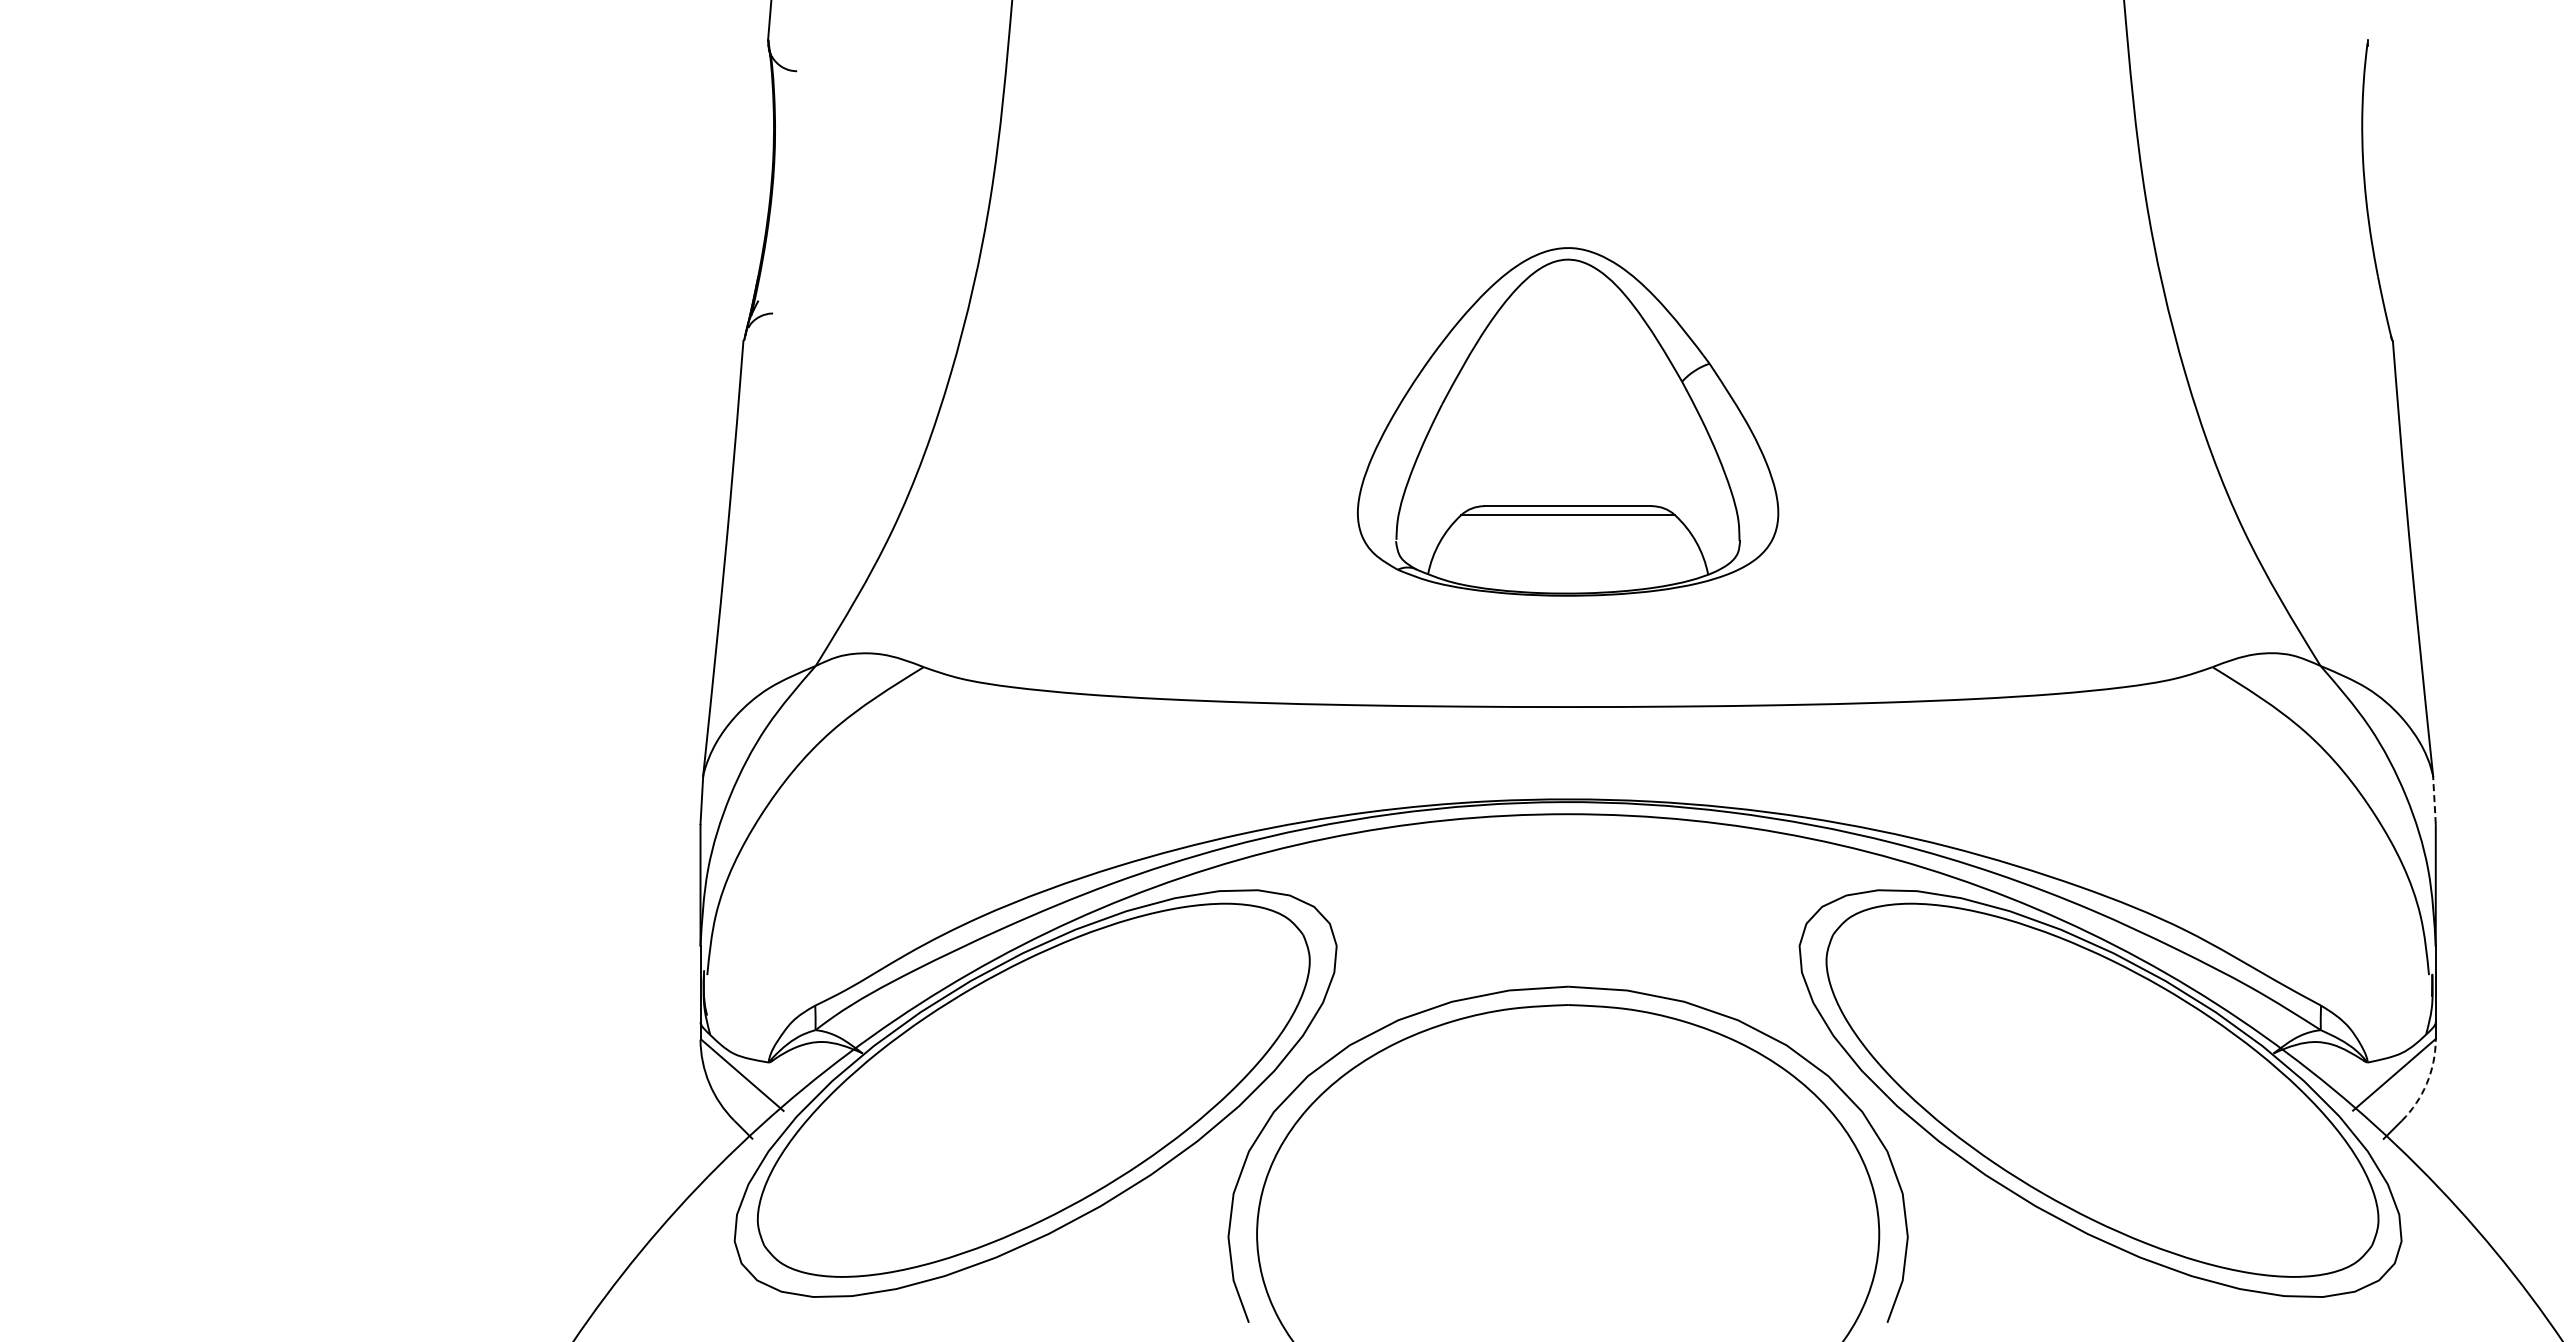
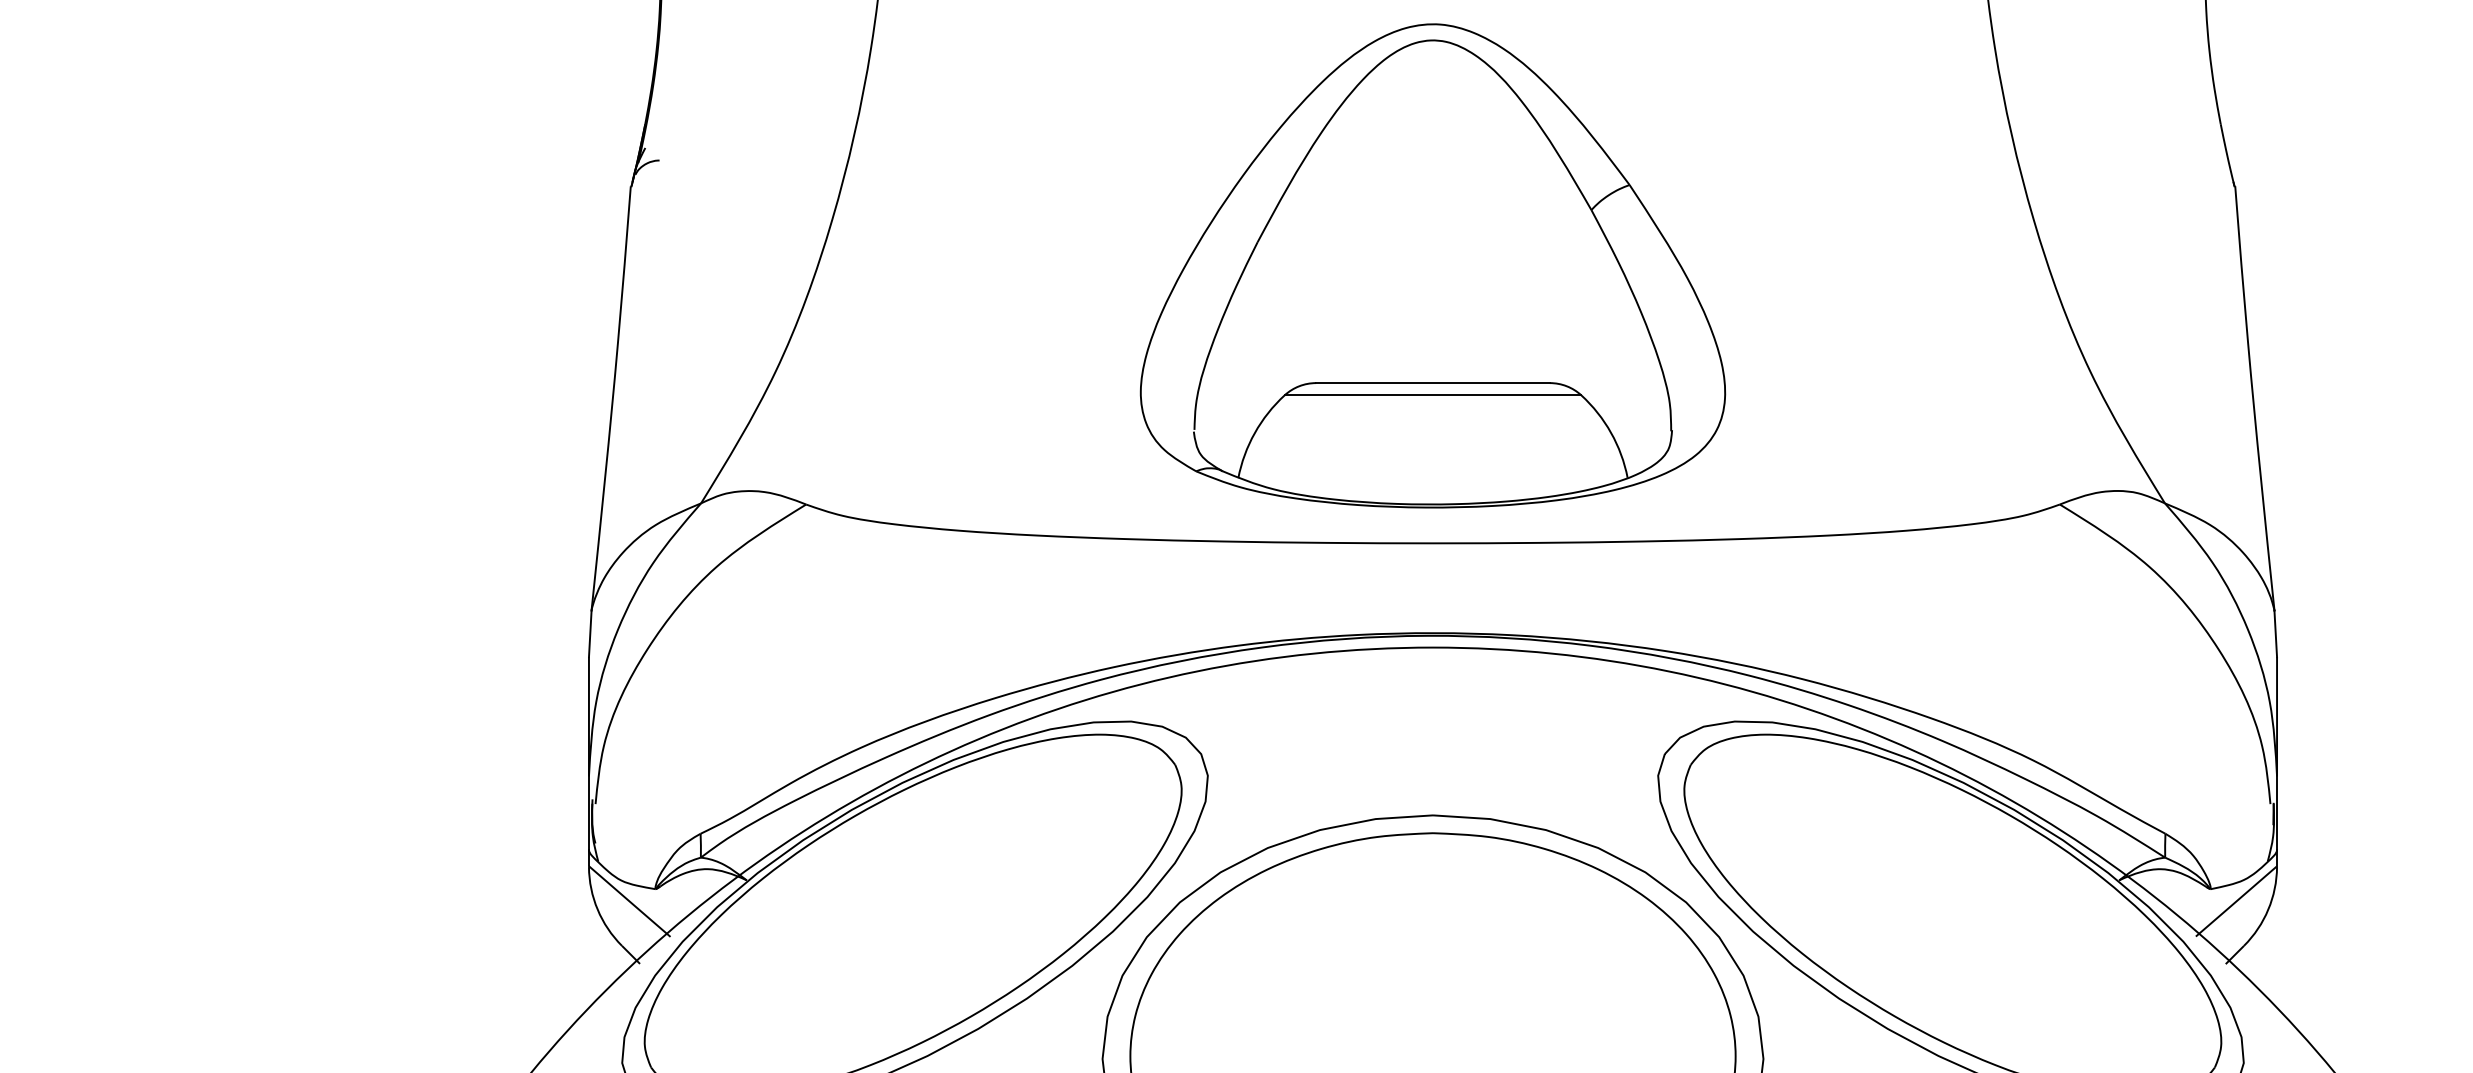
part: (1567, 421) -> (1432, 265), size x1.43
line: (2434, 800) -> (2275, 634), dashed -> solid
arc: (2426, 1083) -> (2268, 909), dashed -> solid

